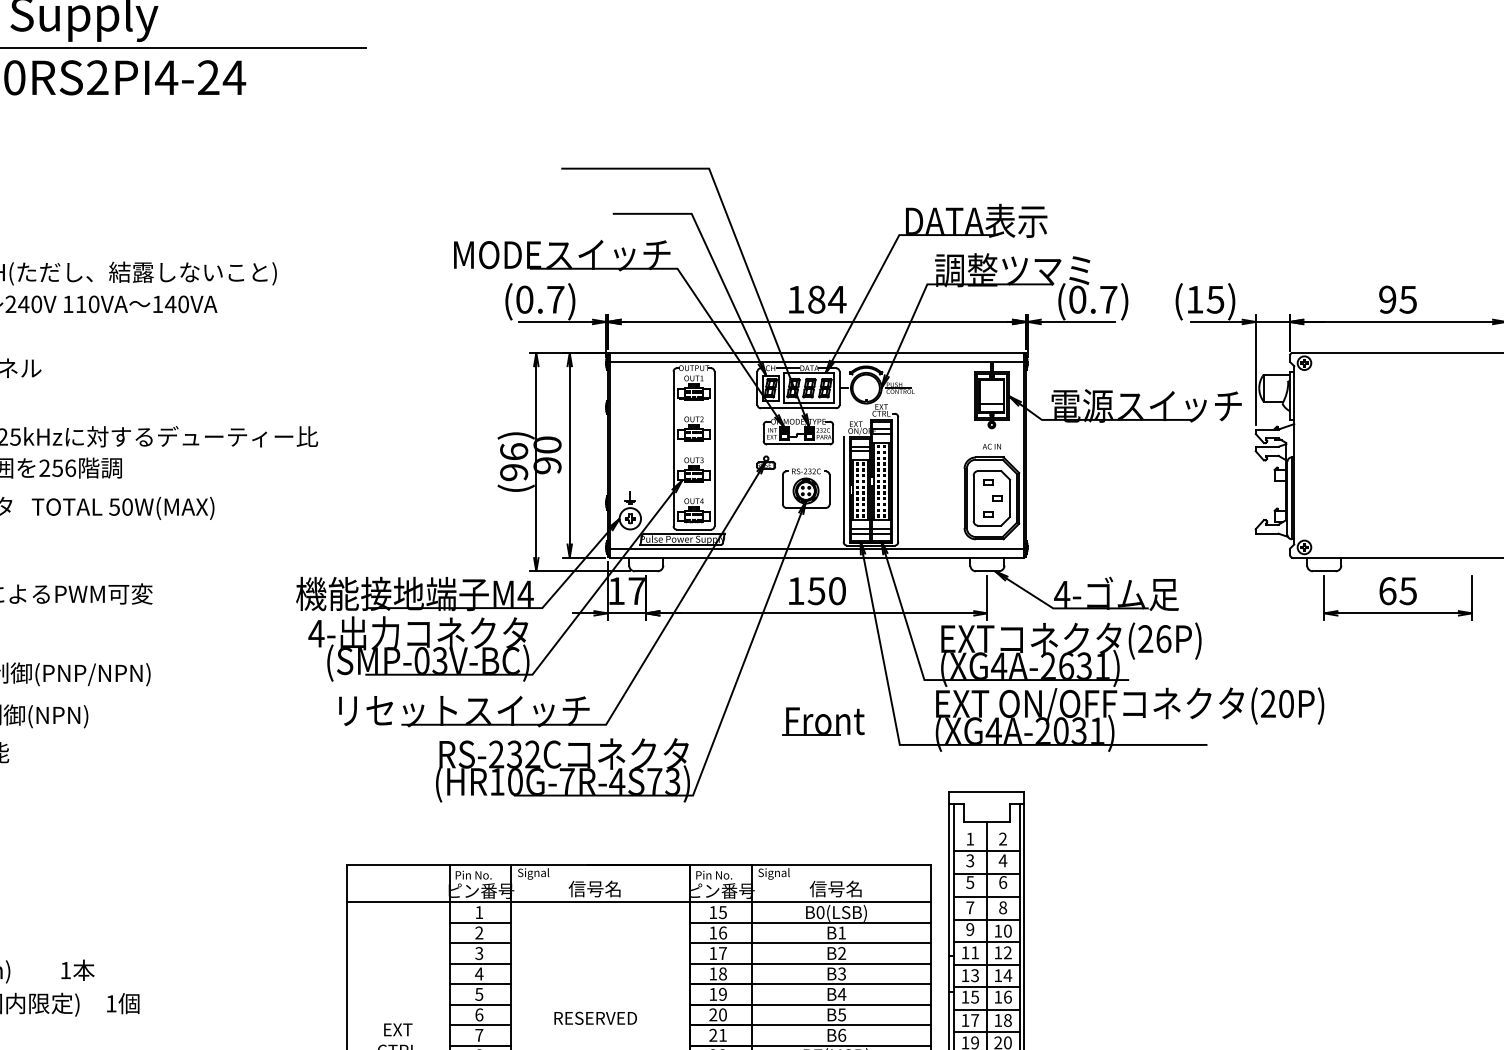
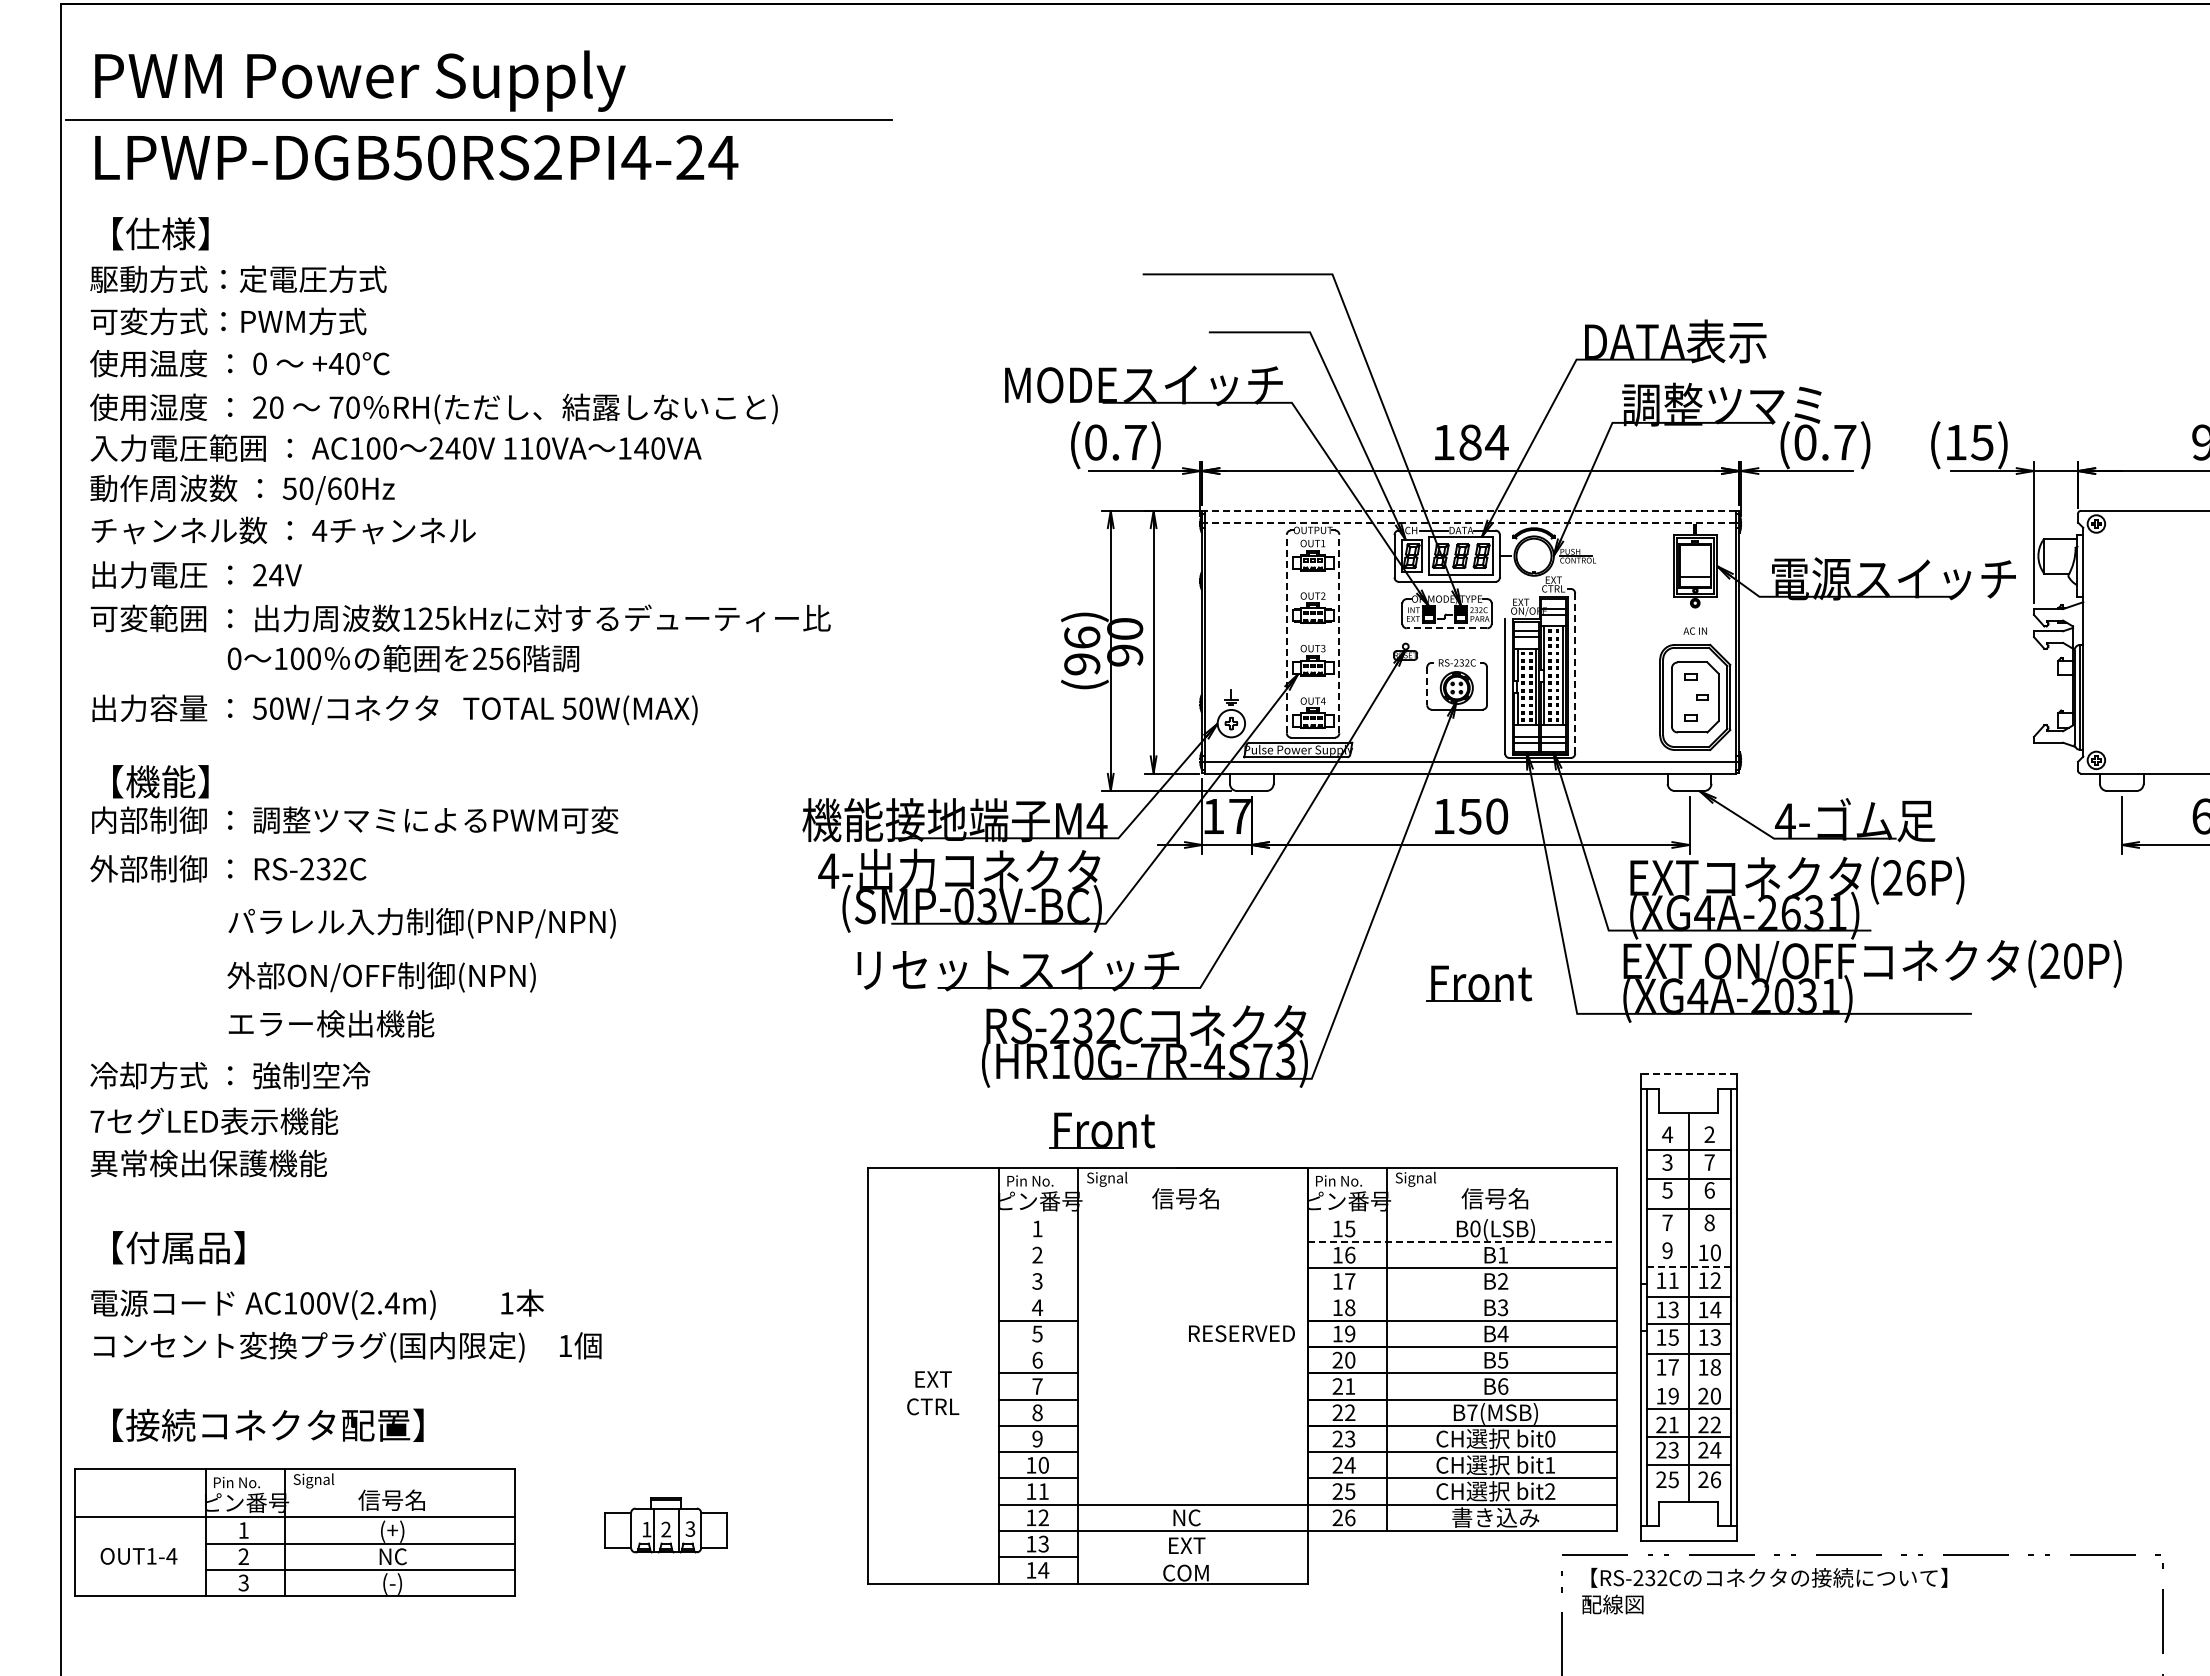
line: (816, 352) -> (1470, 510), solid -> dashed
line: (816, 362) -> (1470, 522), solid -> dashed
line: (797, 444) -> (1446, 628), solid -> dashed
line: (673, 448) -> (1286, 633), solid -> dashed
line: (714, 448) -> (1339, 633), solid -> dashed
line: (898, 479) -> (1575, 673), solid -> dashed
line: (783, 489) -> (1427, 686), solid -> dashed
line: (986, 791) -> (1688, 1073), solid -> dashed
part: (529, 835) -> (1102, 1130), added
text: (970, 838) -> (1667, 1134), 1 -> 4
text: (1002, 860) -> (1709, 1162), 4 -> 7
line: (639, 902) -> (1242, 1215), removed
line: (986, 920) -> (1688, 1238), removed
line: (480, 923) -> (1038, 1242), removed
line: (810, 923) -> (1462, 1242), solid -> dashed
line: (987, 941) -> (1689, 1266), solid -> dashed
line: (480, 943) -> (1038, 1268), removed
line: (480, 963) -> (1038, 1294), removed
line: (810, 963) -> (1462, 1294), removed
text: (1007, 997) -> (1715, 1337), 16 -> 13
line: (480, 1004) -> (1038, 1347), removed
text: (595, 1018) -> (1241, 1333), moved
line: (986, 1031) -> (1688, 1381), removed

